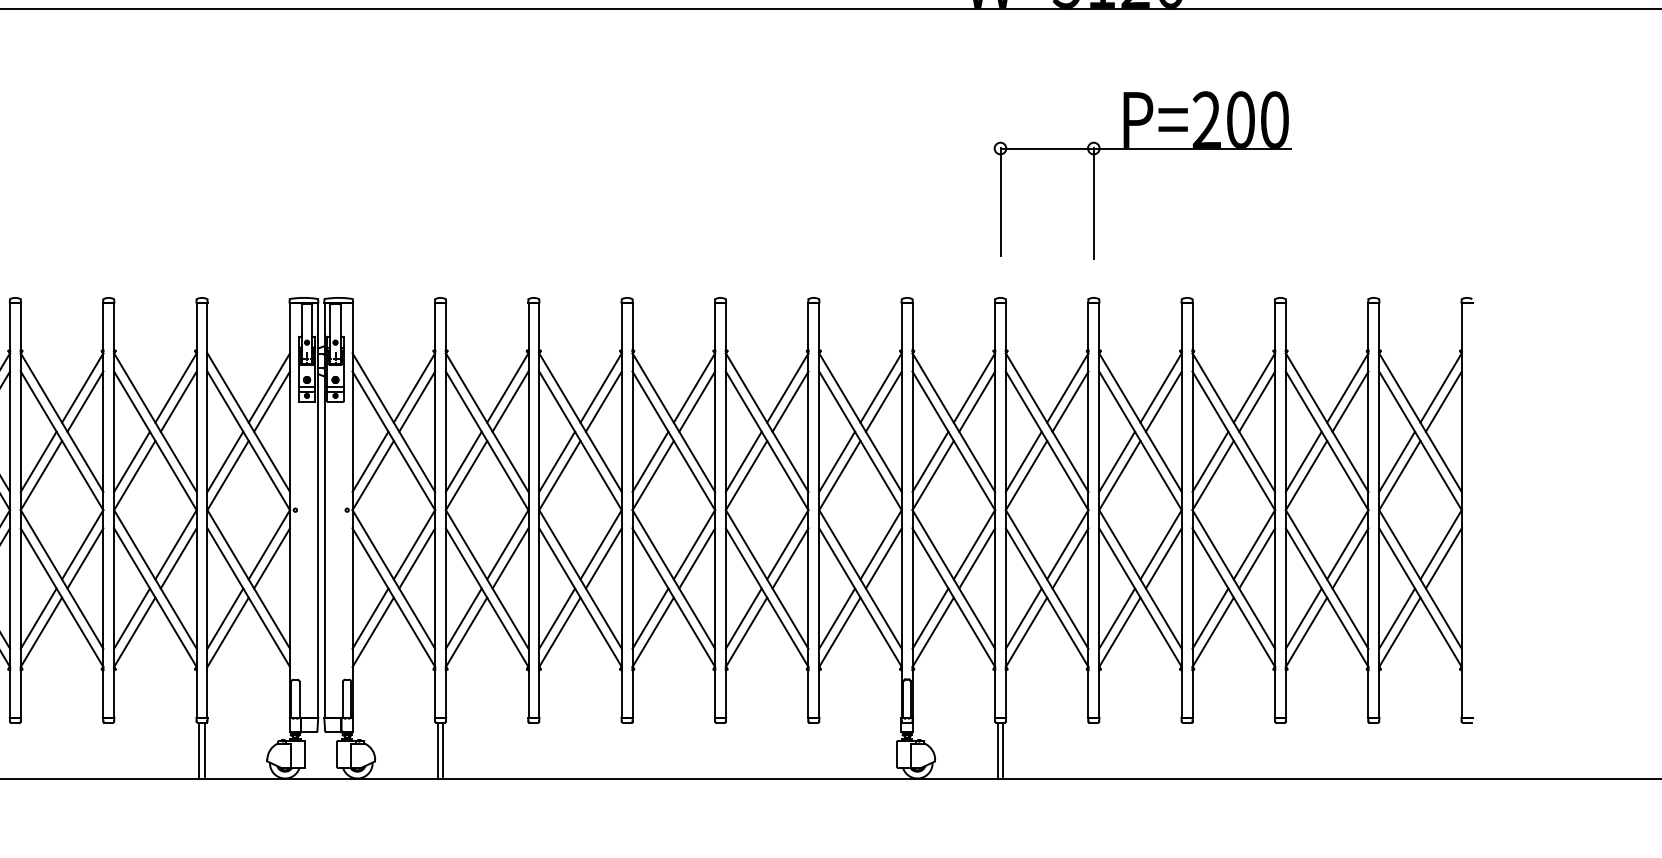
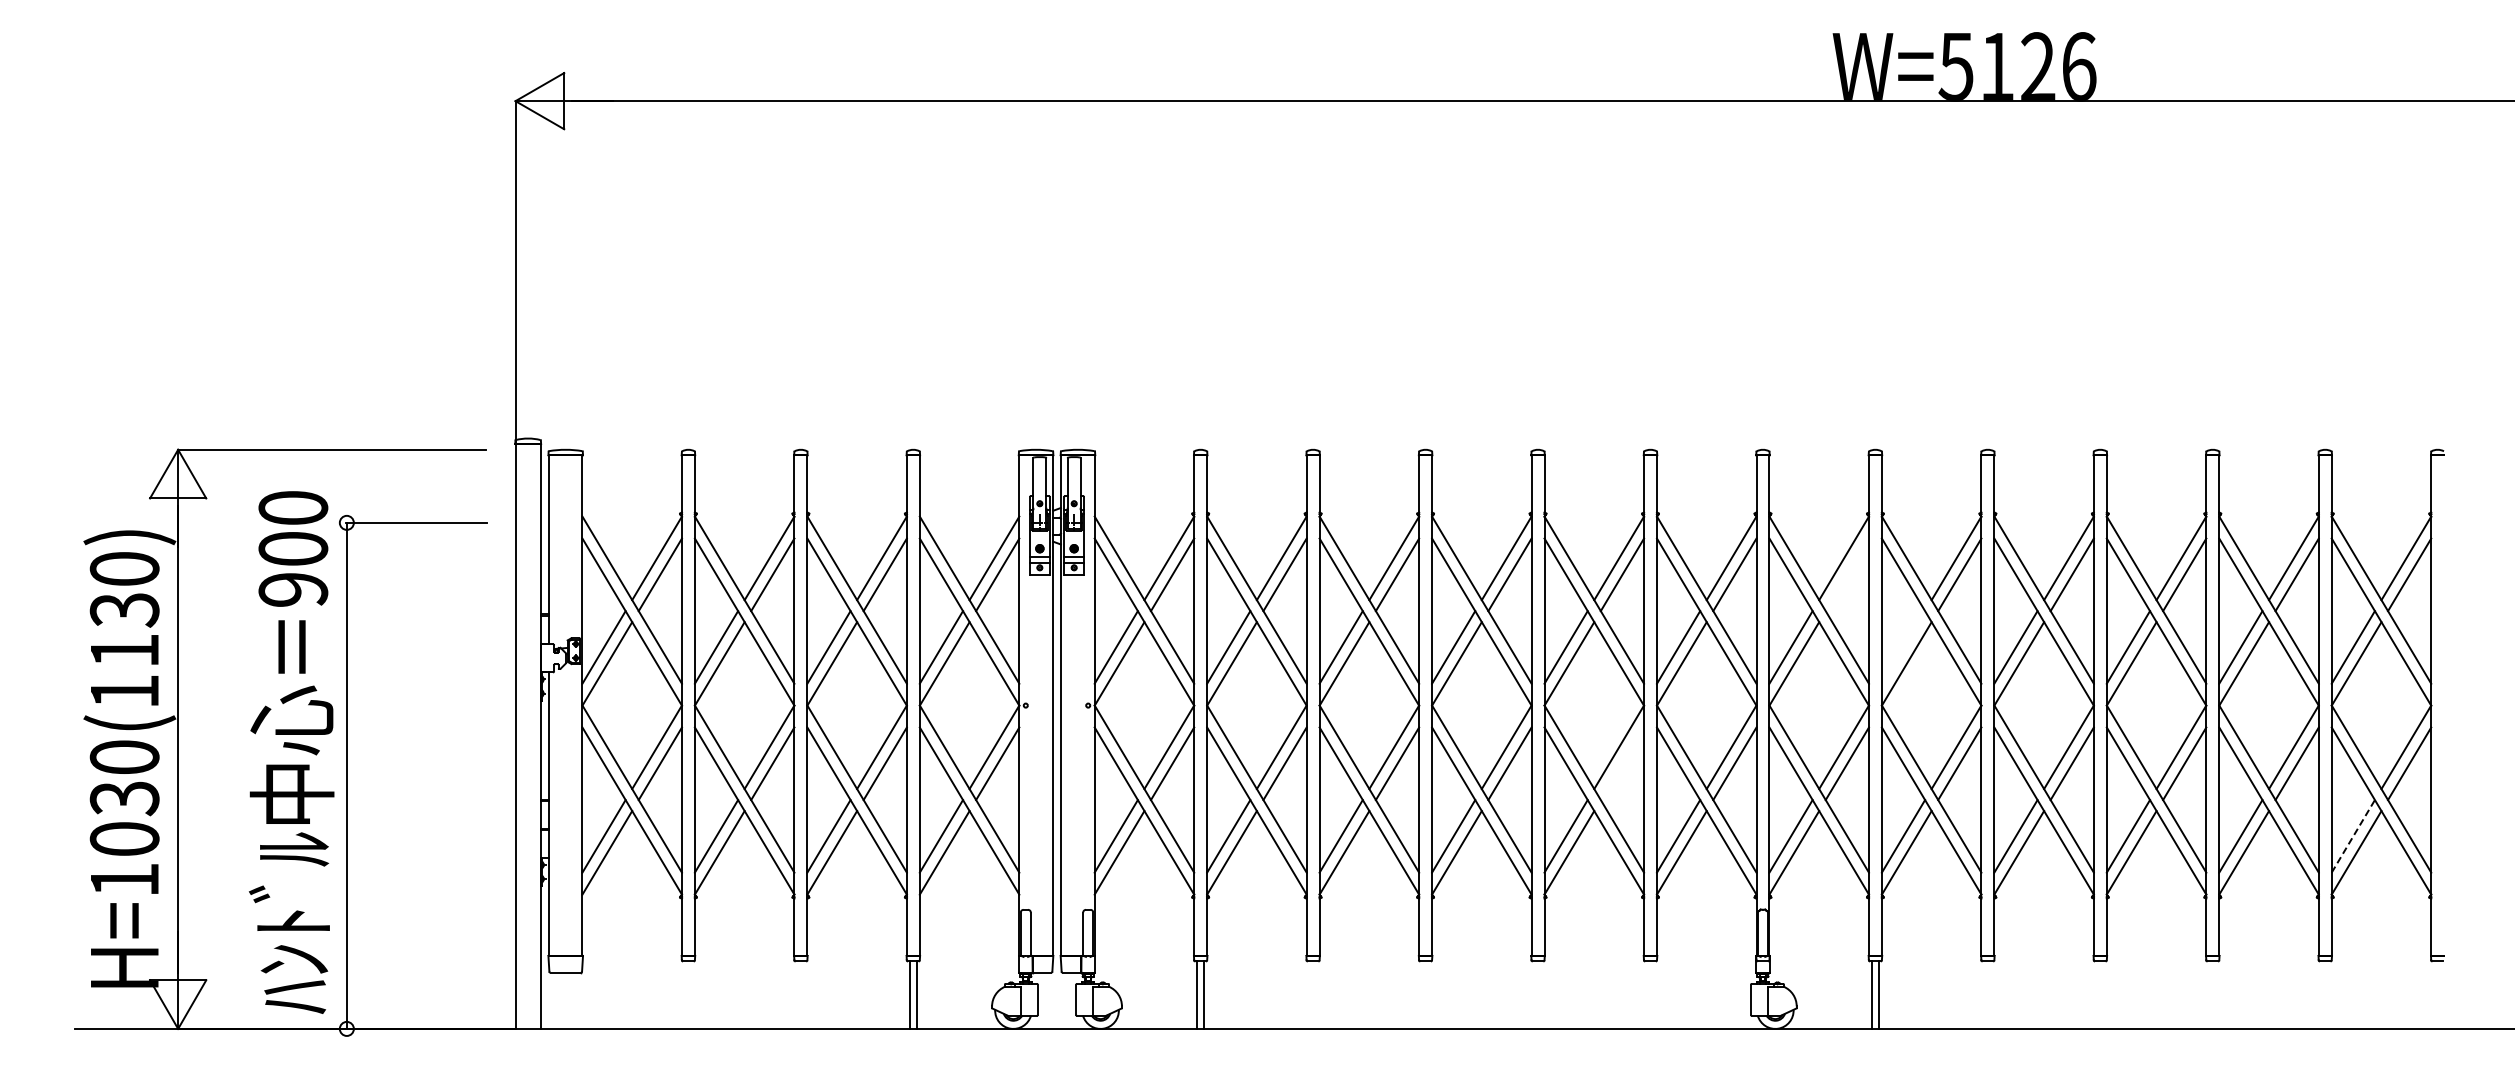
part: (1142, 149) -> (2046, 270), removed
line: (976, 401) -> (1846, 574), removed
line: (1023, 461) -> (1903, 647), removed
line: (790, 558) -> (1622, 763), removed
line: (1397, 617) -> (2353, 835), solid -> dashed

